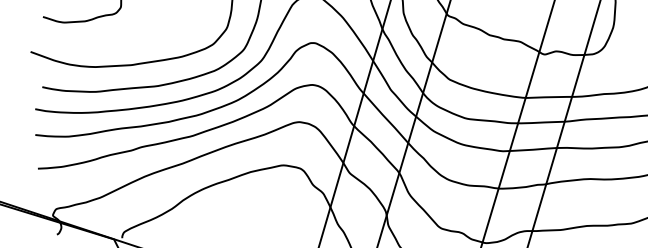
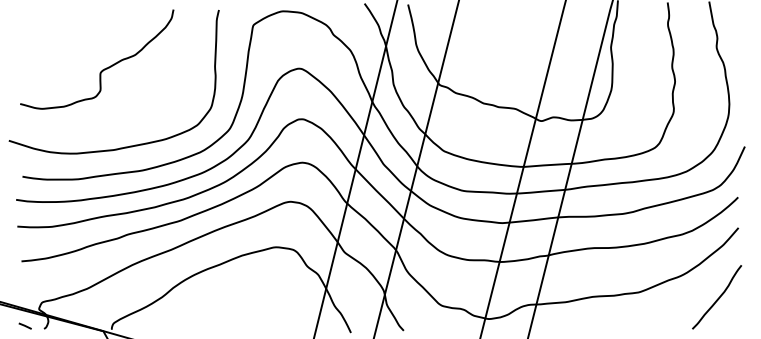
line: (38, 230) -> (24, 325), added

